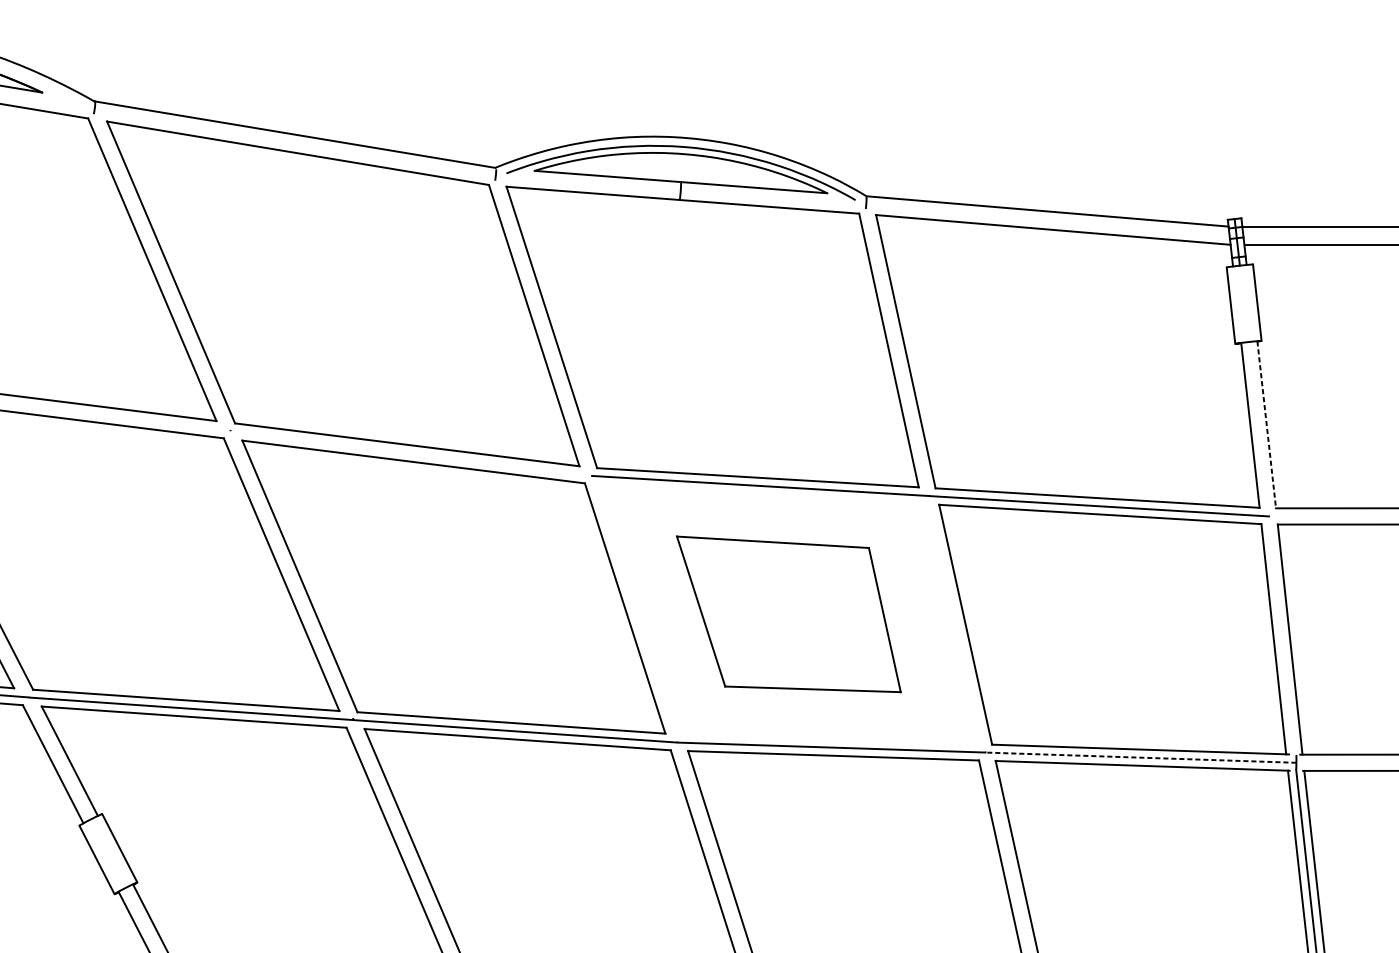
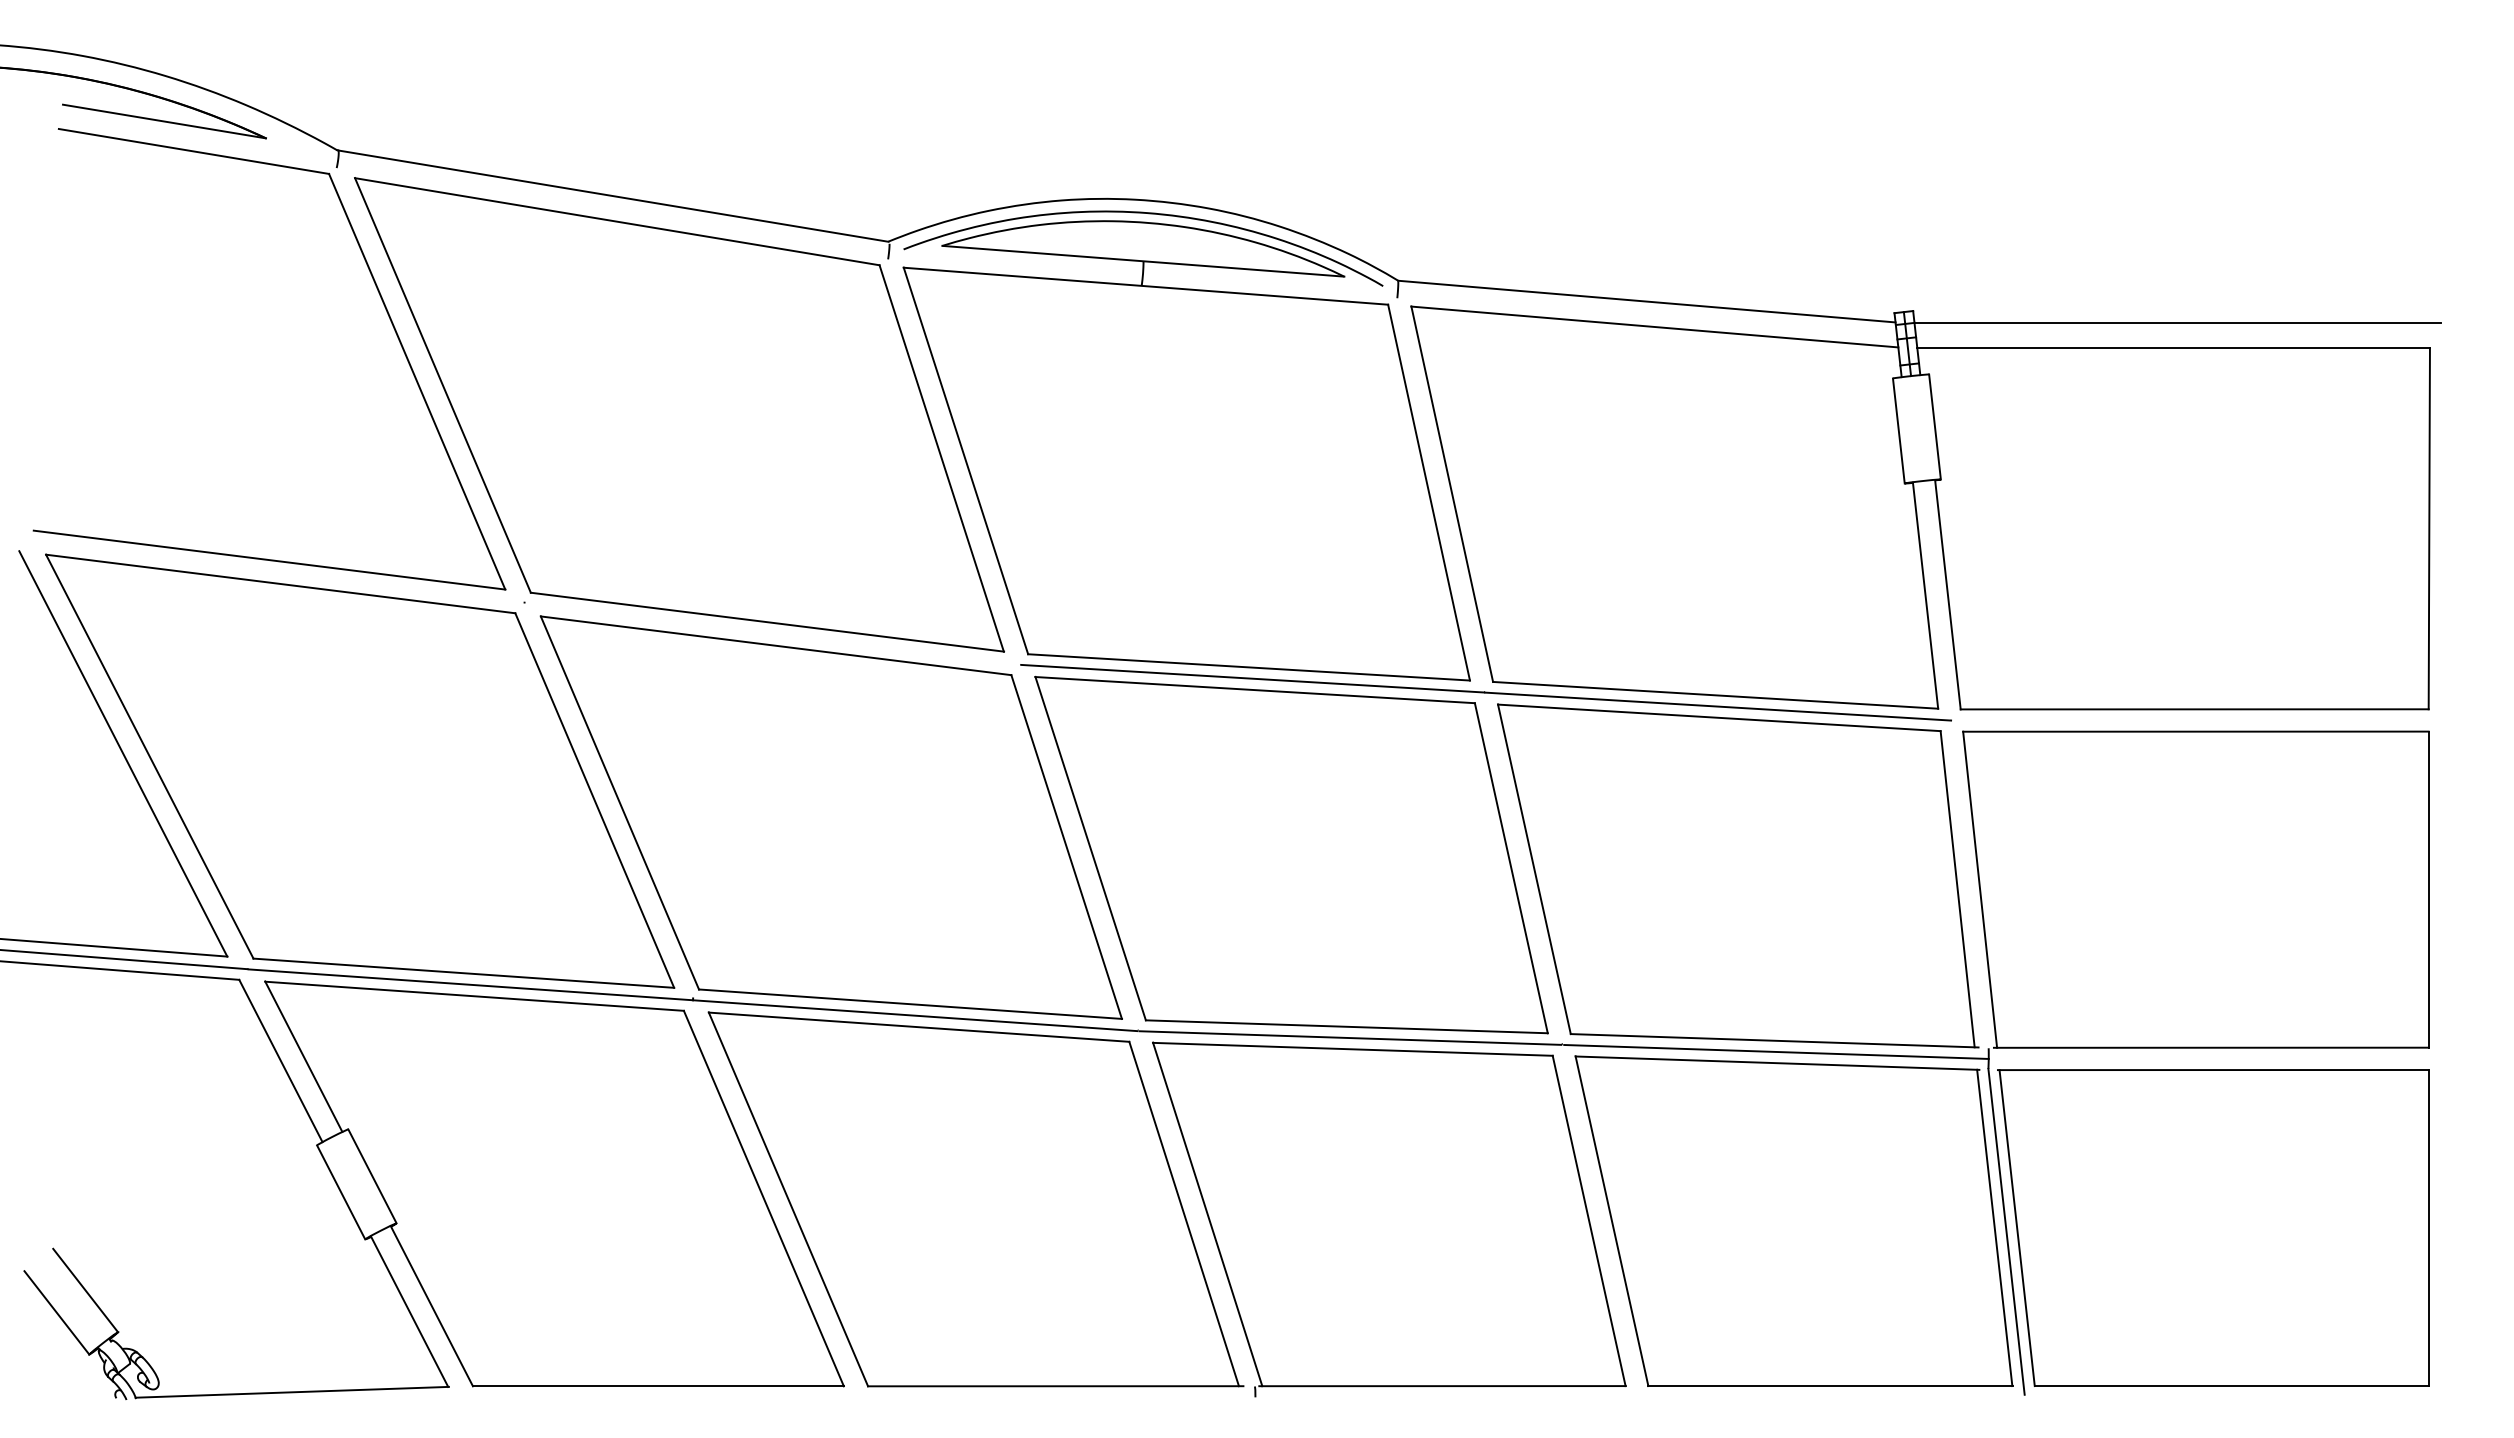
line: (1266, 425) -> (1947, 595), dashed -> solid
part: (788, 613) -> (1291, 854), size x1.67
line: (1141, 757) -> (1775, 1051), dashed -> solid

